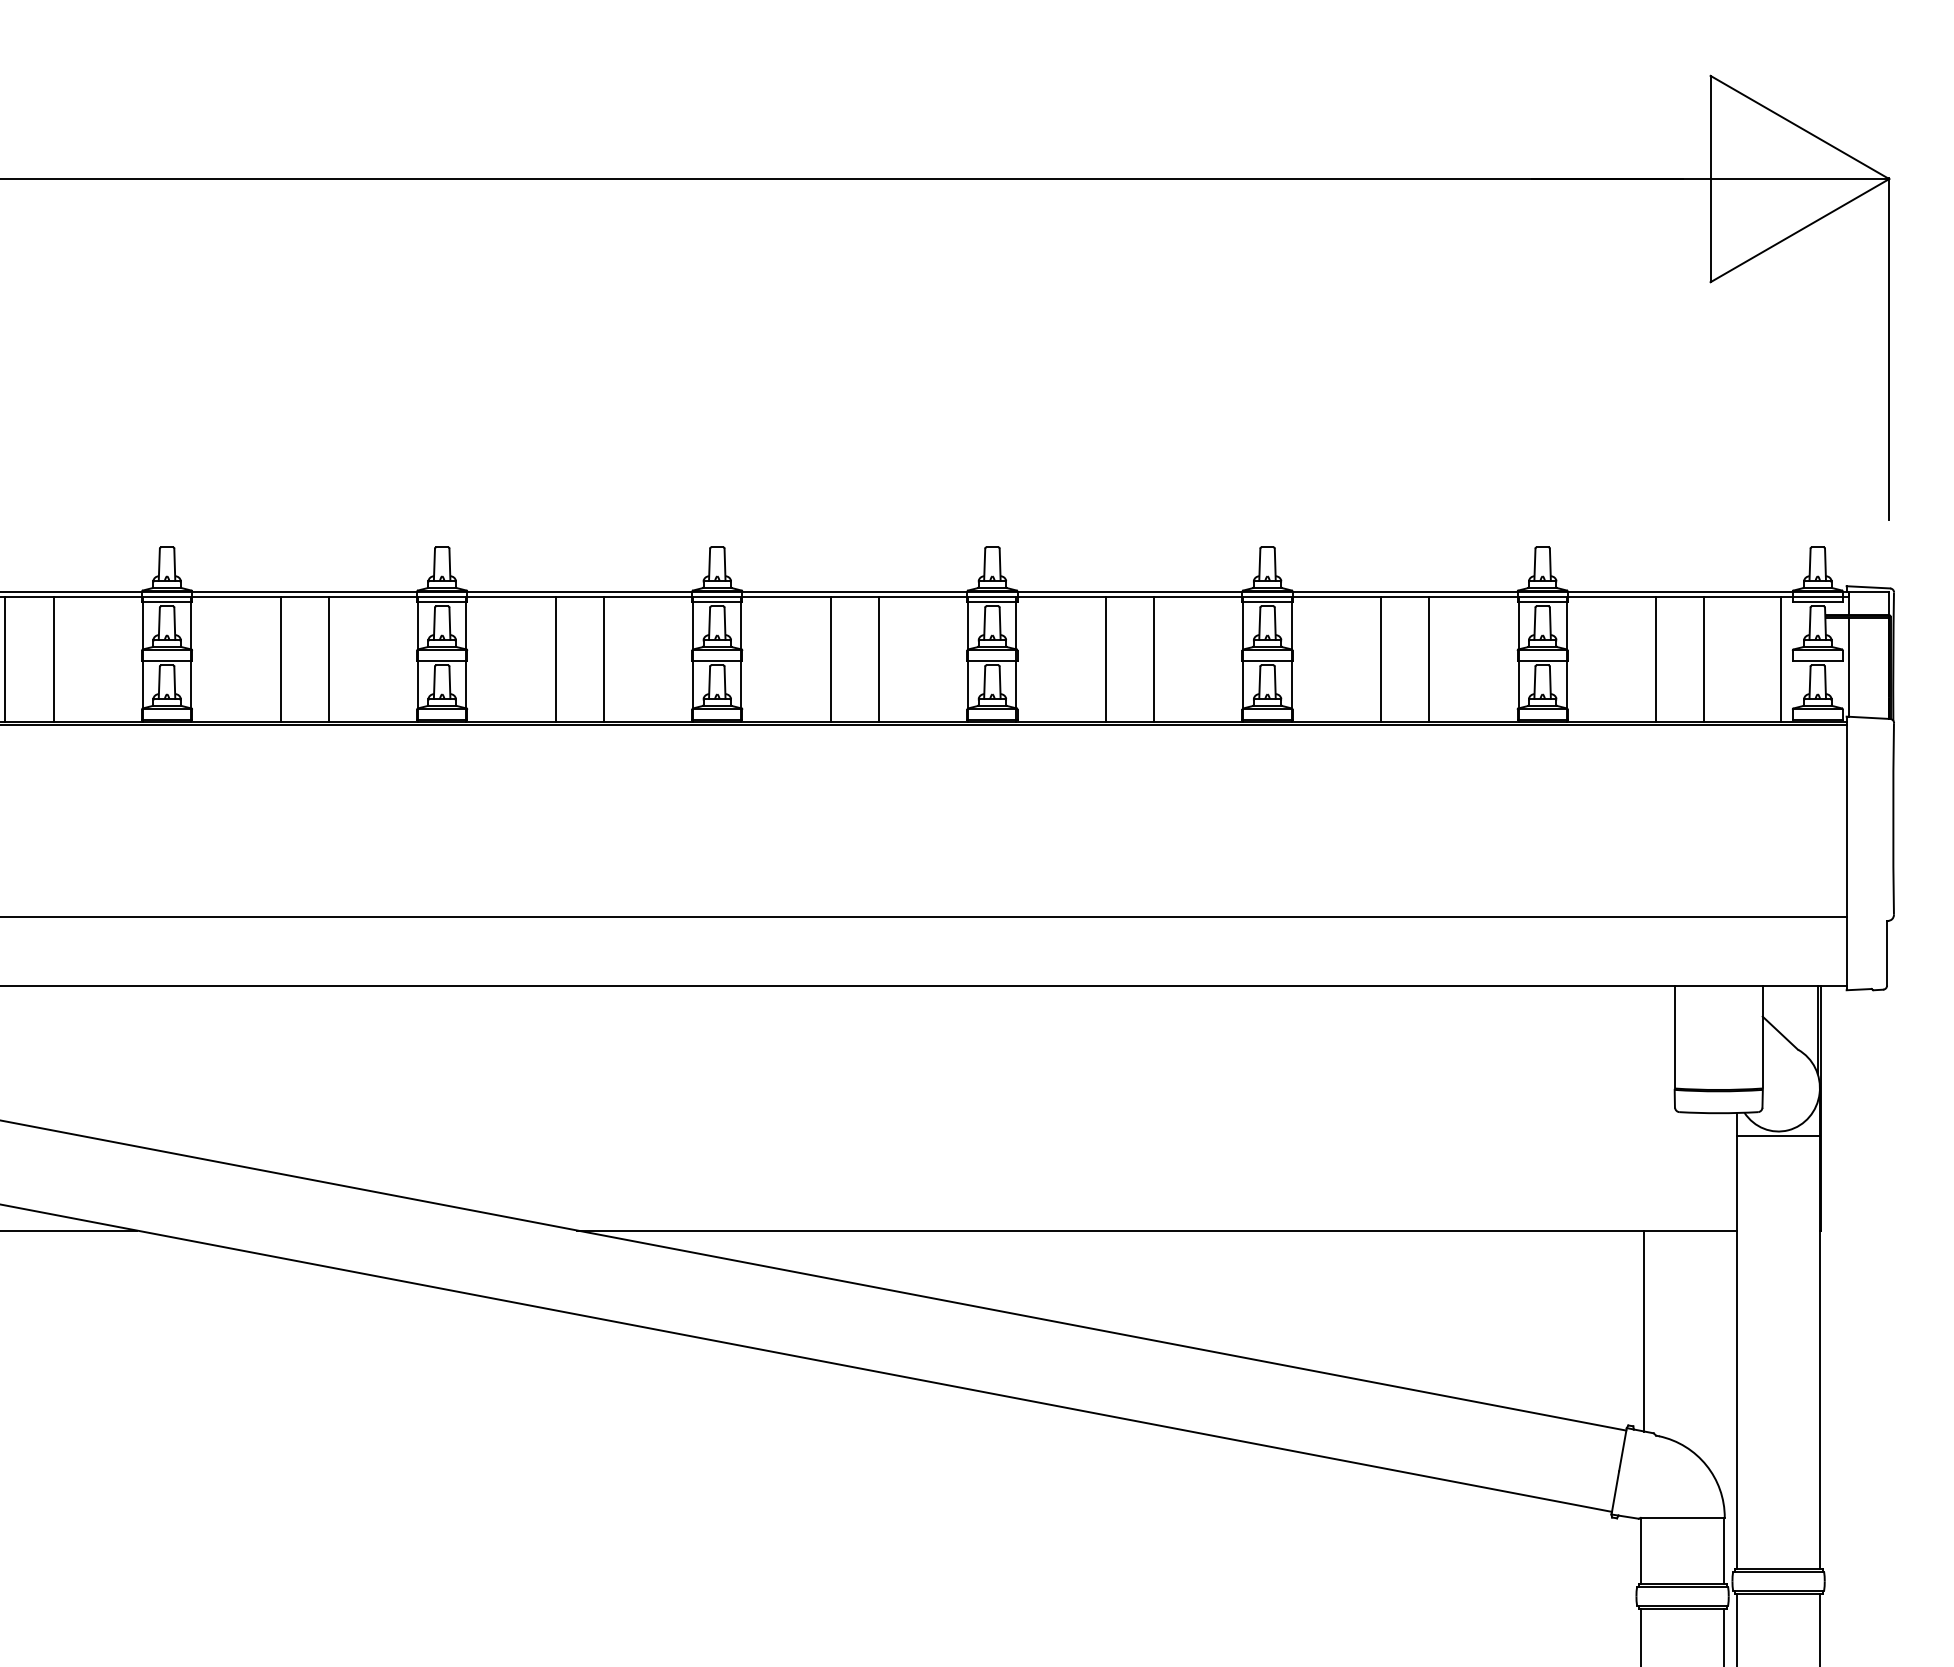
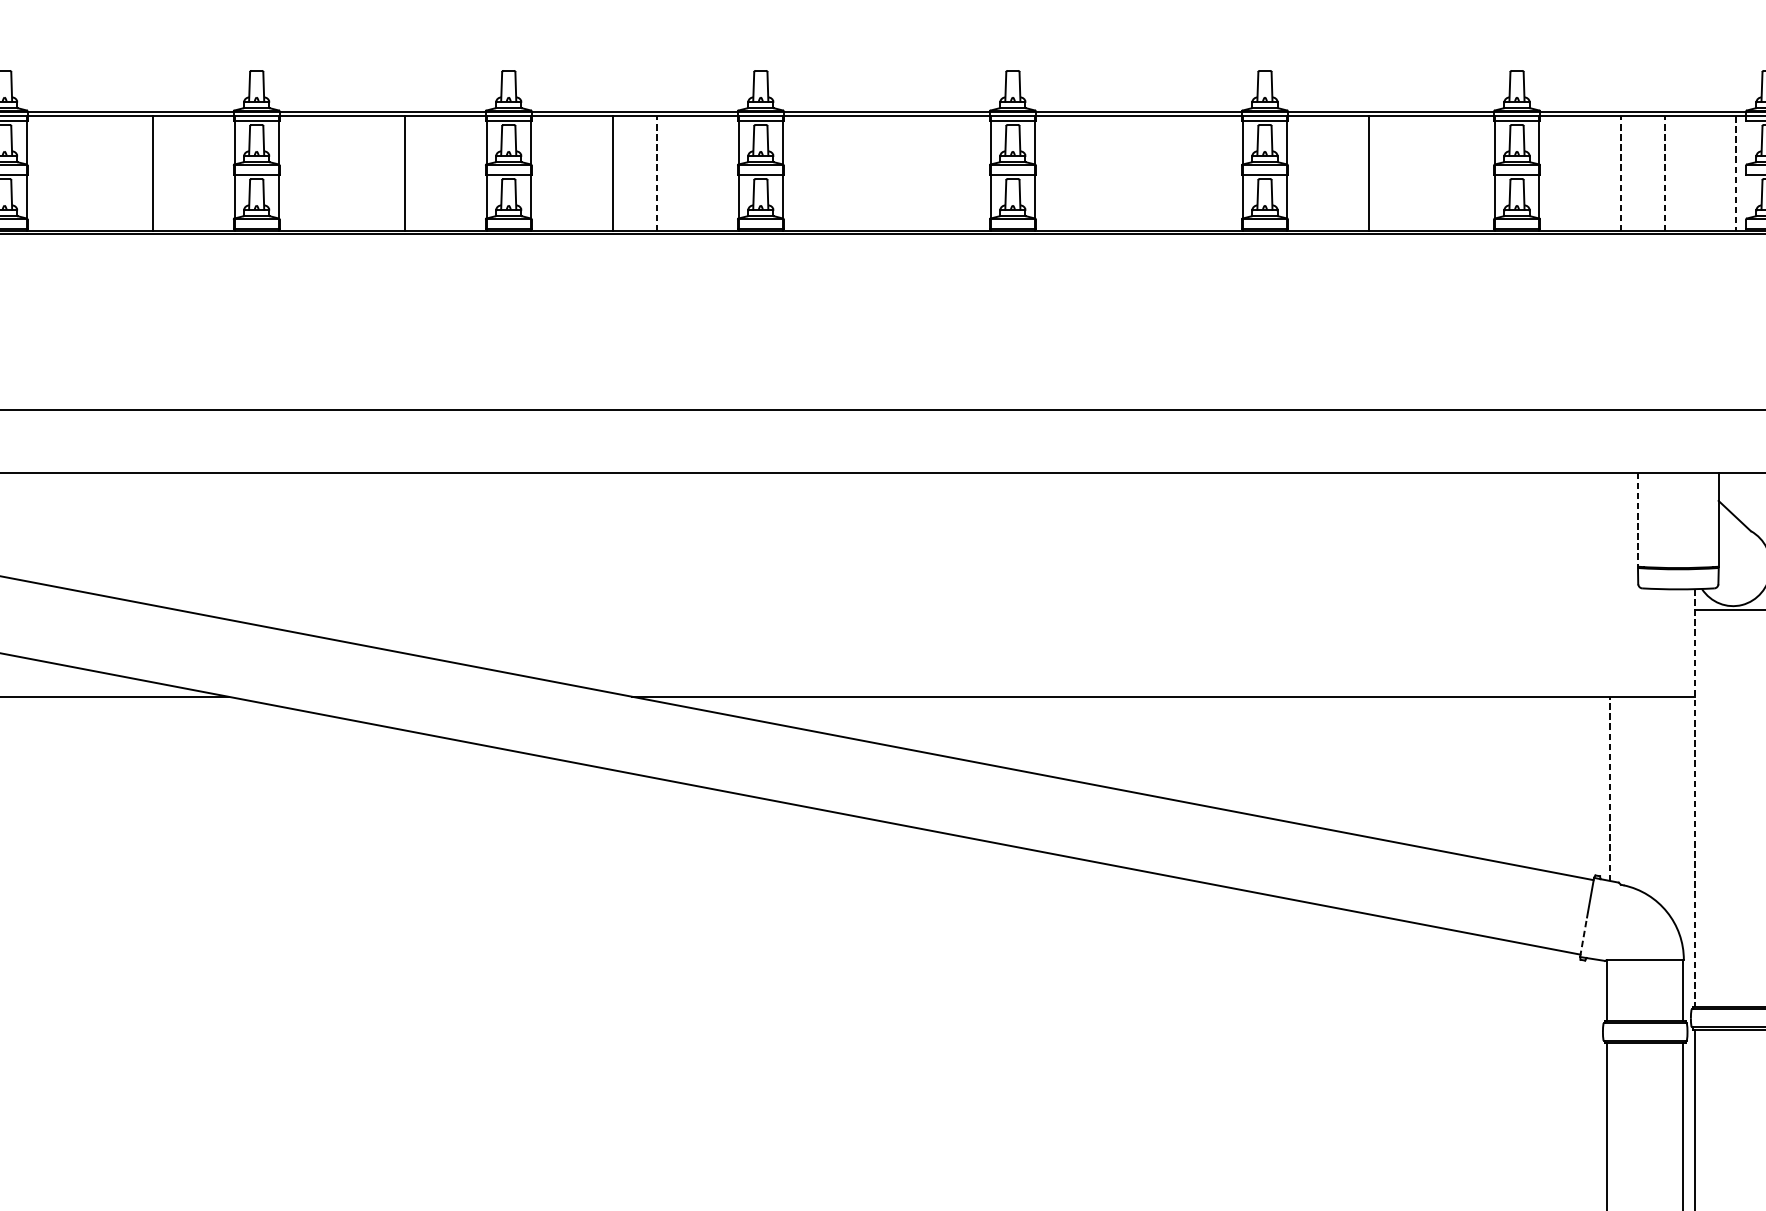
line: (5, 659) -> (108, 173), removed
line: (280, 659) -> (360, 173), removed
line: (603, 659) -> (656, 173), solid -> dashed
line: (830, 659) -> (864, 173), removed
line: (878, 659) -> (908, 173), removed
line: (1105, 659) -> (1116, 173), removed
line: (1154, 659) -> (1161, 173), removed
line: (1429, 659) -> (1413, 173), removed
line: (1656, 659) -> (1621, 173), solid -> dashed
line: (1704, 659) -> (1665, 173), solid -> dashed
line: (1781, 659) -> (1735, 173), solid -> dashed
line: (1674, 1037) -> (1637, 520), solid -> dashed
line: (1644, 1330) -> (1610, 788), solid -> dashed
line: (1737, 1341) -> (1695, 798), solid -> dashed
line: (1615, 1492) -> (1583, 936), solid -> dashed

